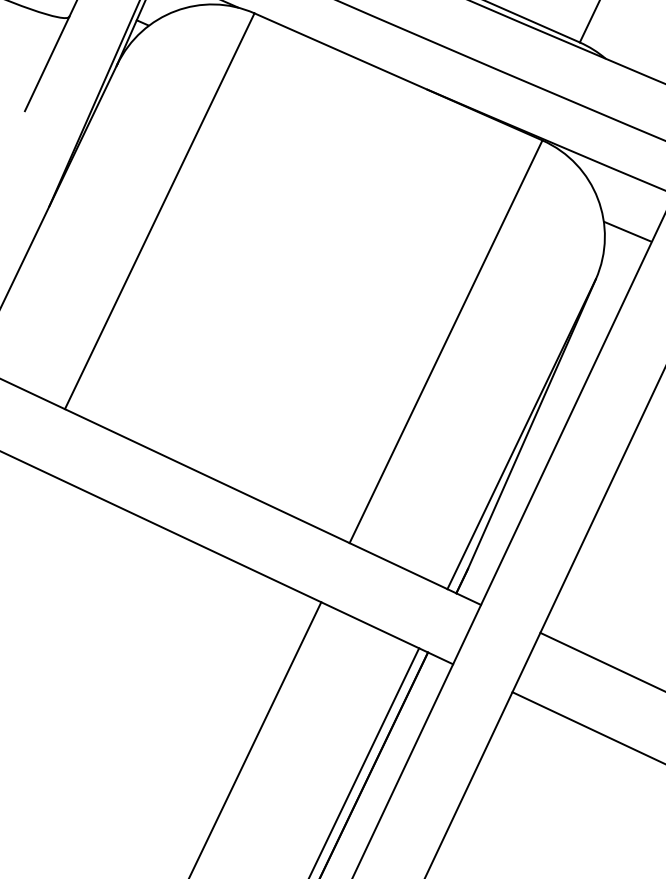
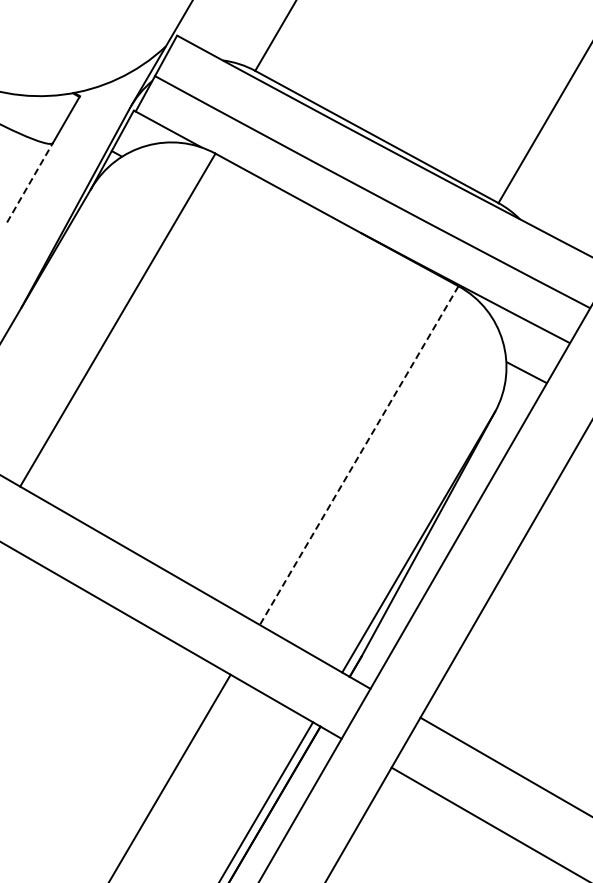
line: (47, 63) -> (30, 182), solid -> dashed
line: (445, 342) -> (358, 456), solid -> dashed

